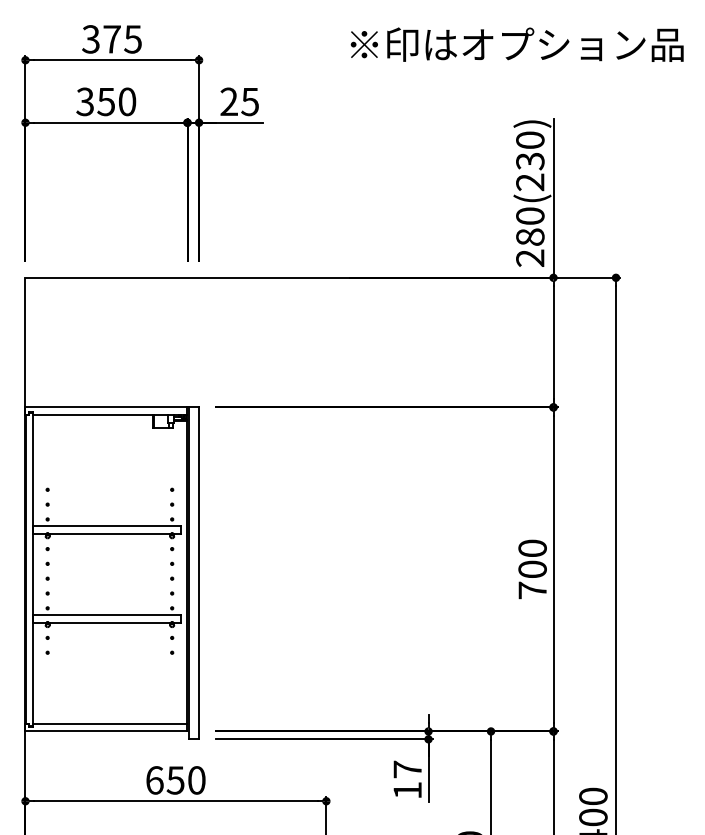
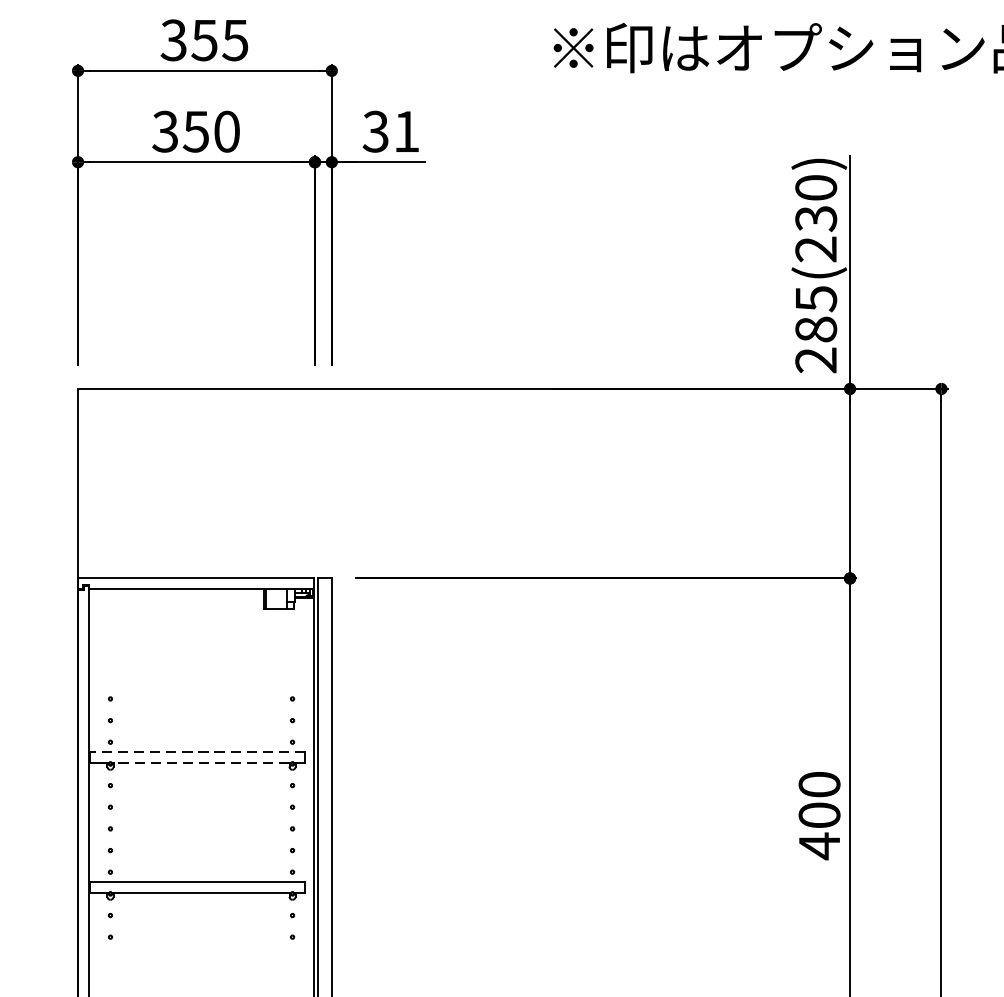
text: (111, 39) -> (203, 40), 375 -> 355
text: (239, 102) -> (390, 132), 25 -> 31
text: (530, 216) -> (816, 299), 280(230) -> 285(230)
line: (107, 526) -> (197, 752), solid -> dashed
line: (109, 533) -> (200, 762), solid -> dashed
text: (532, 590) -> (819, 846), 700 -> 400

